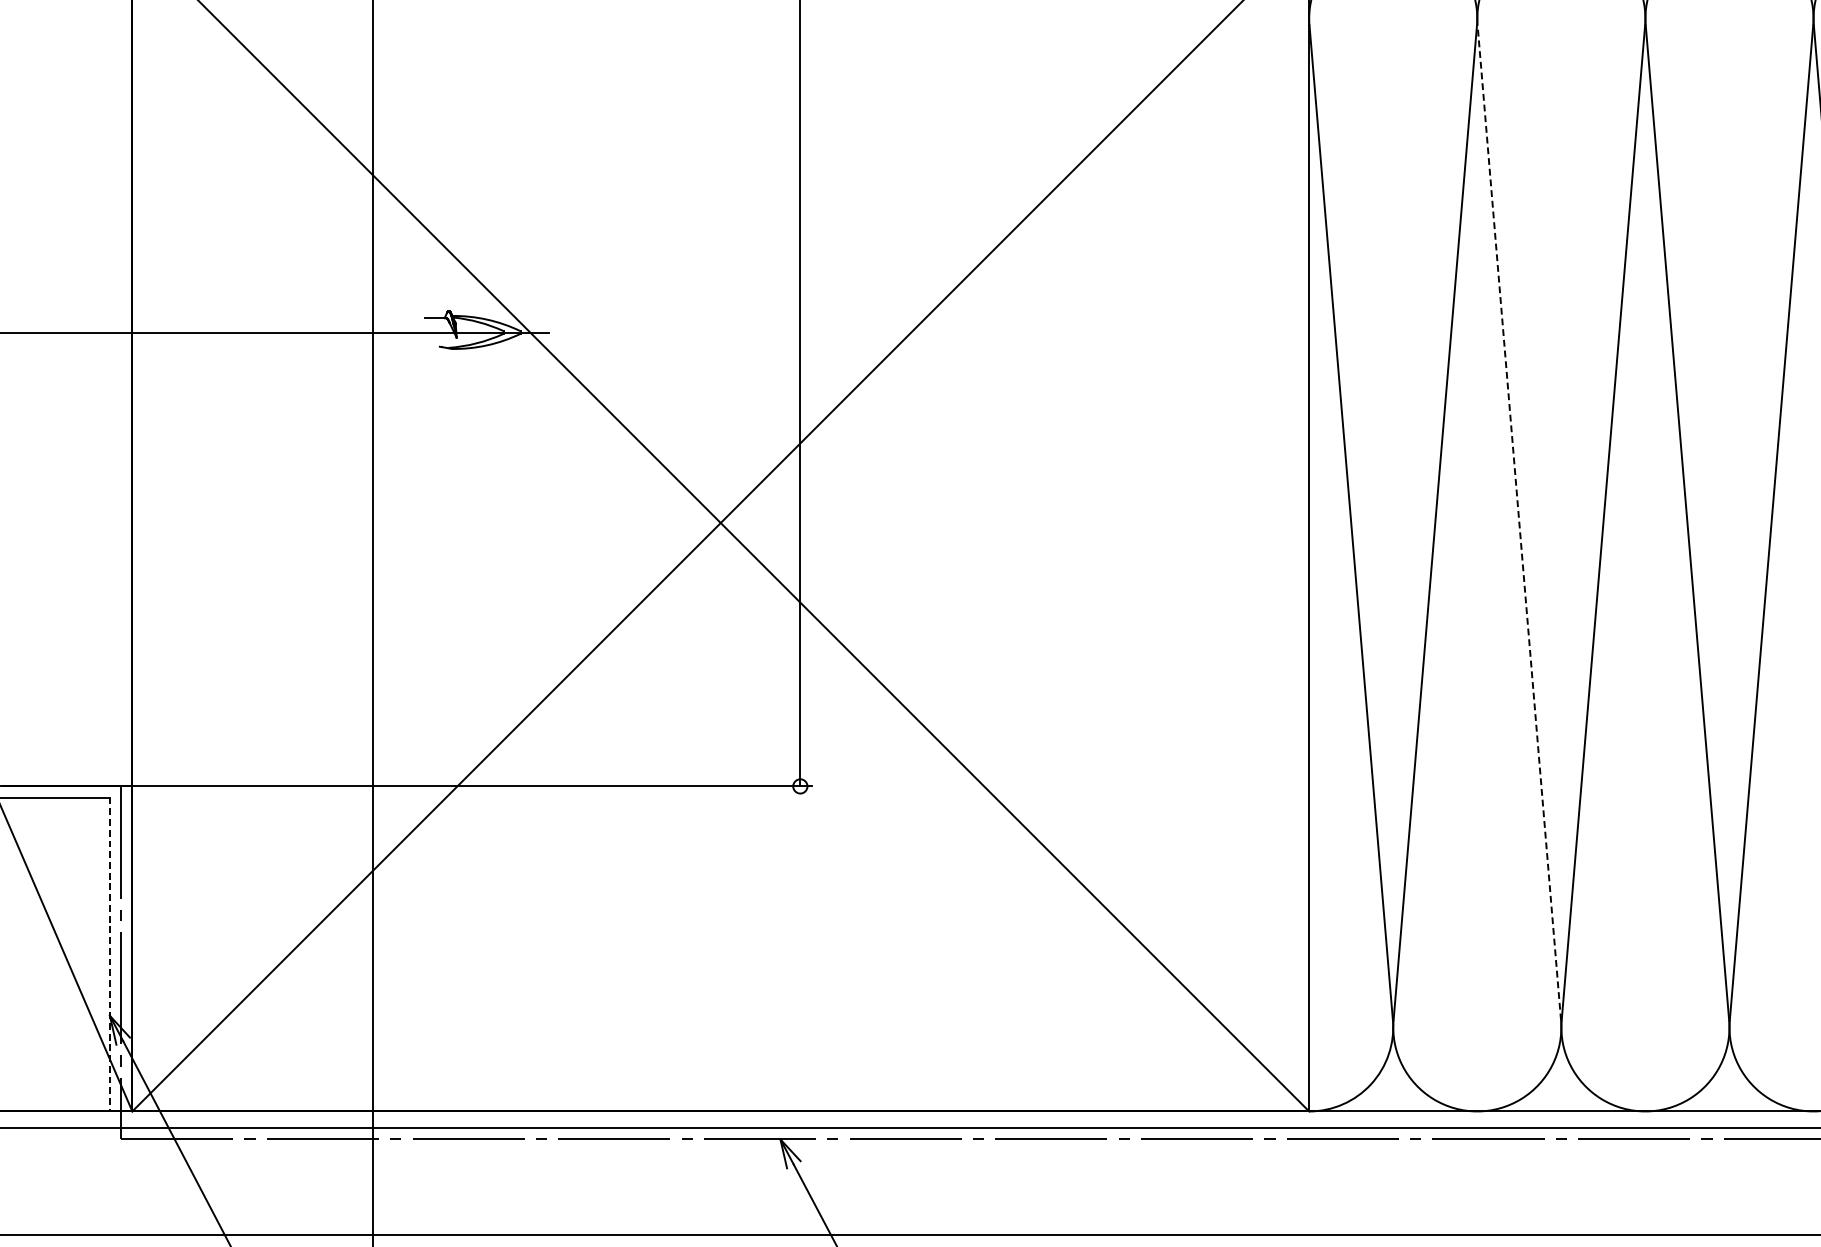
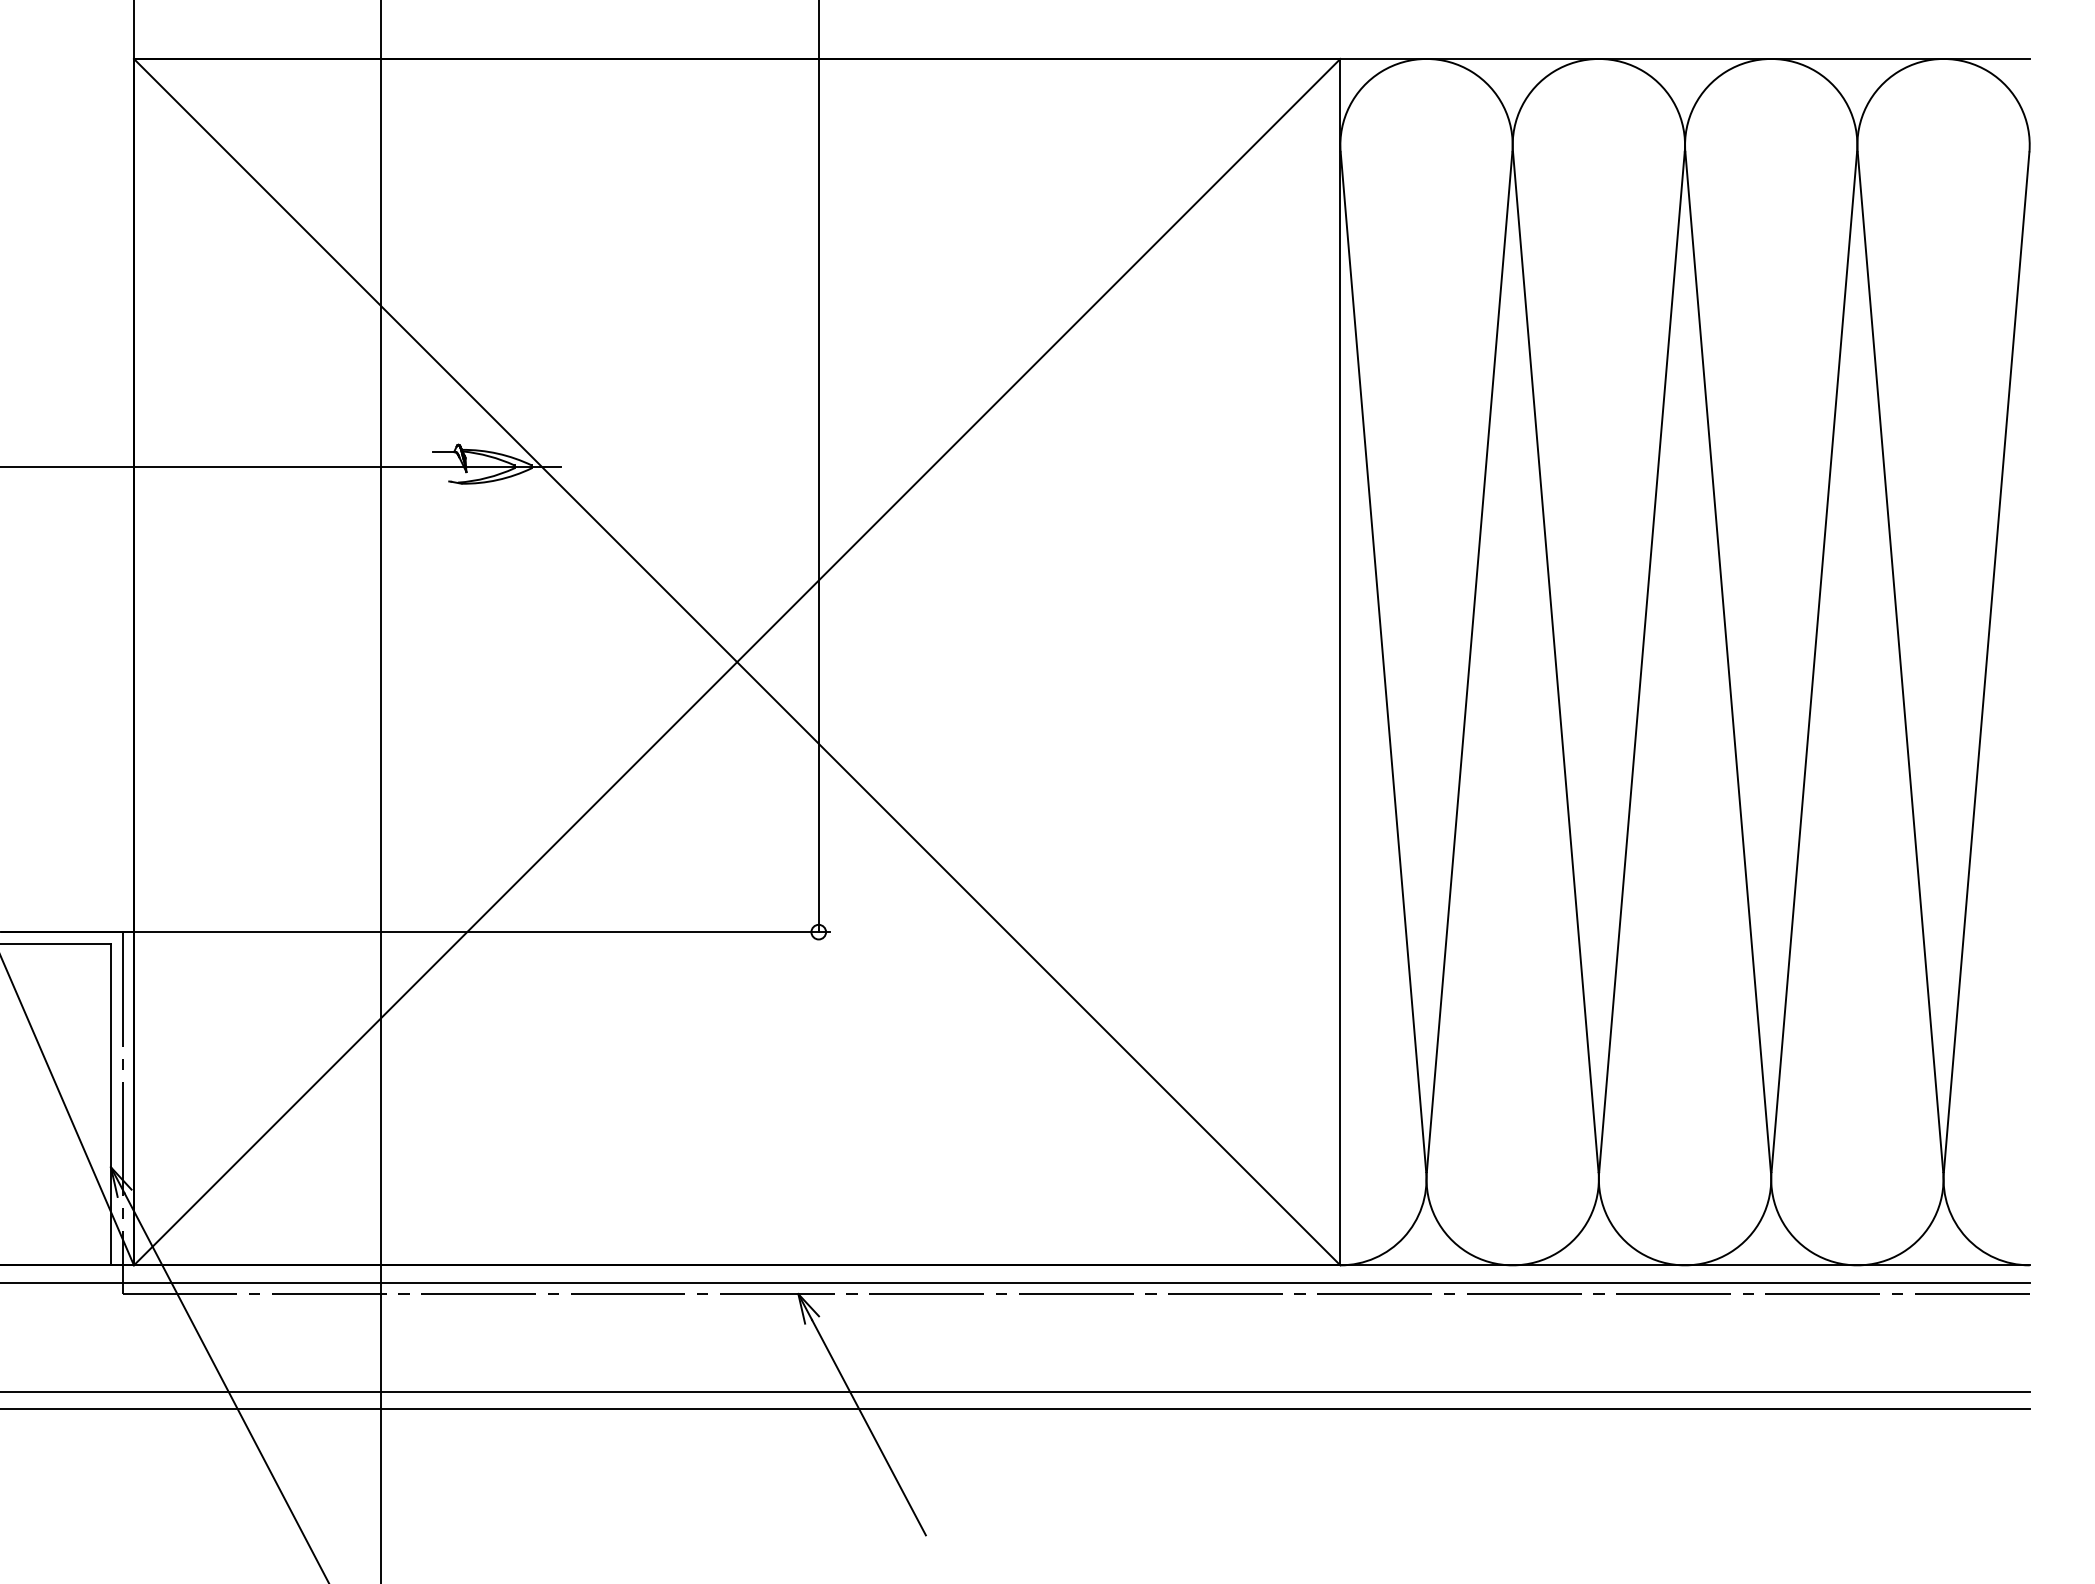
line: (1519, 523) -> (1555, 662), dashed -> solid
line: (110, 954) -> (111, 1104), dashed -> solid

